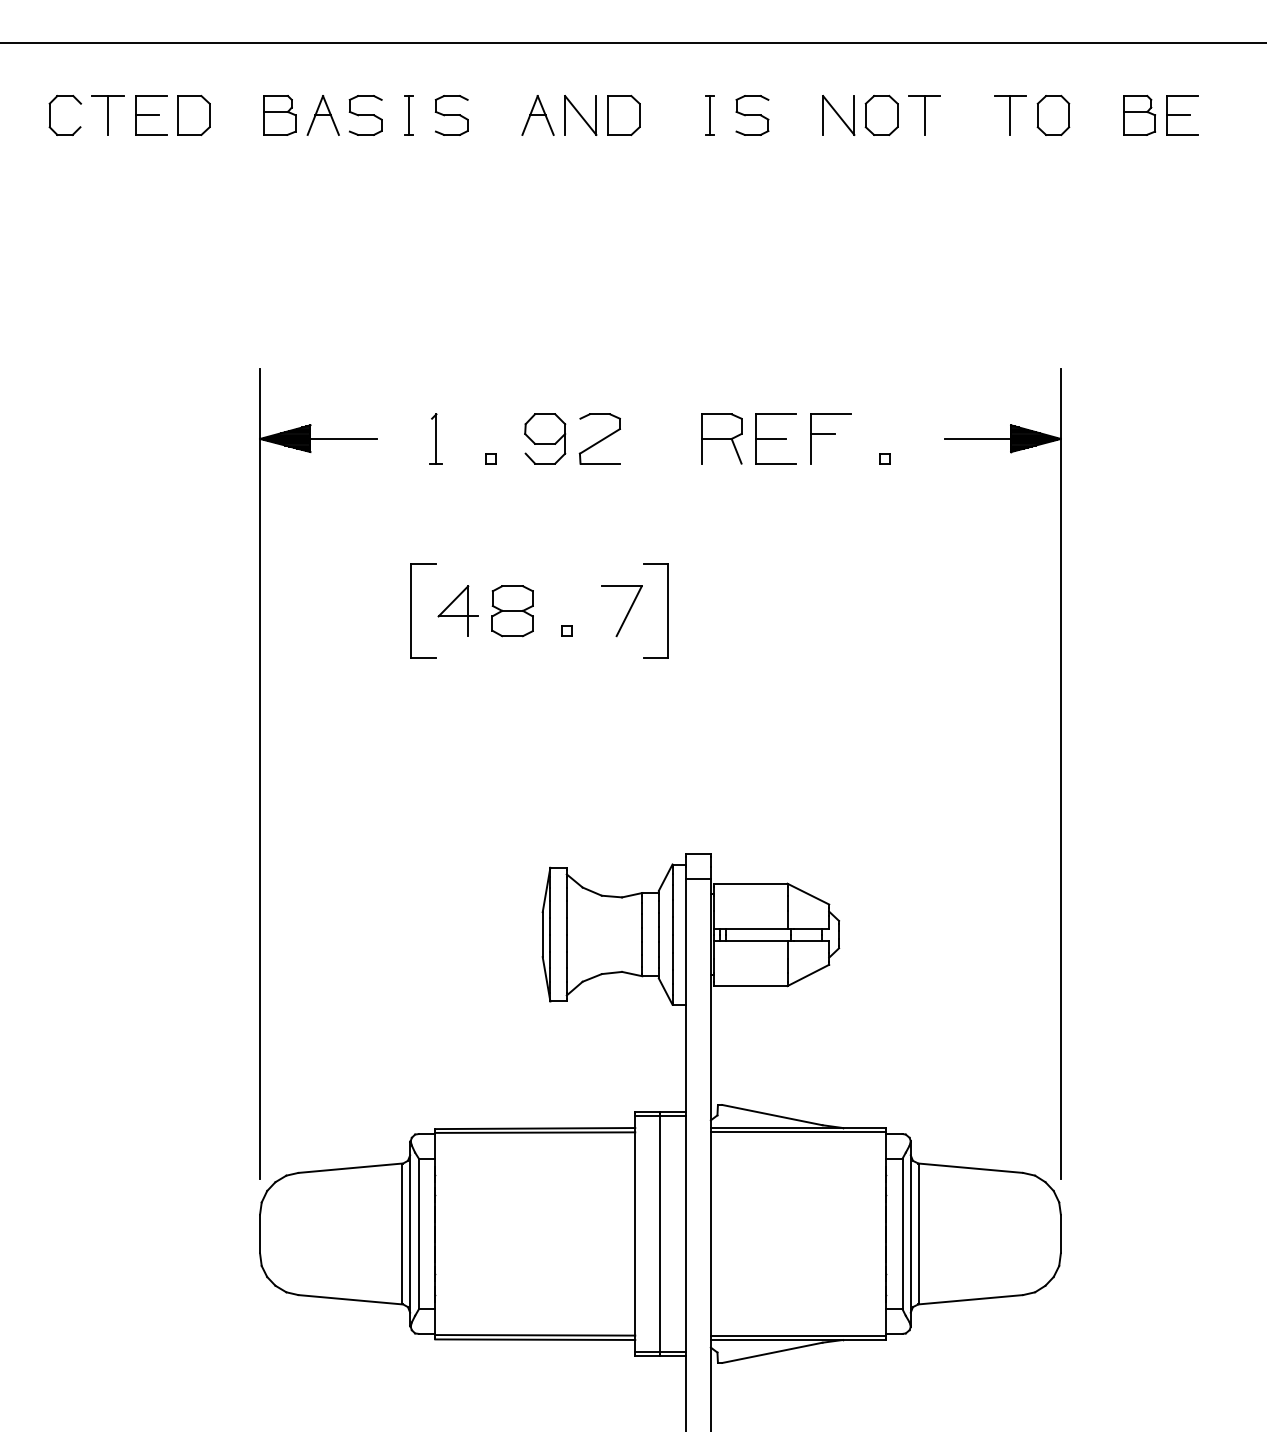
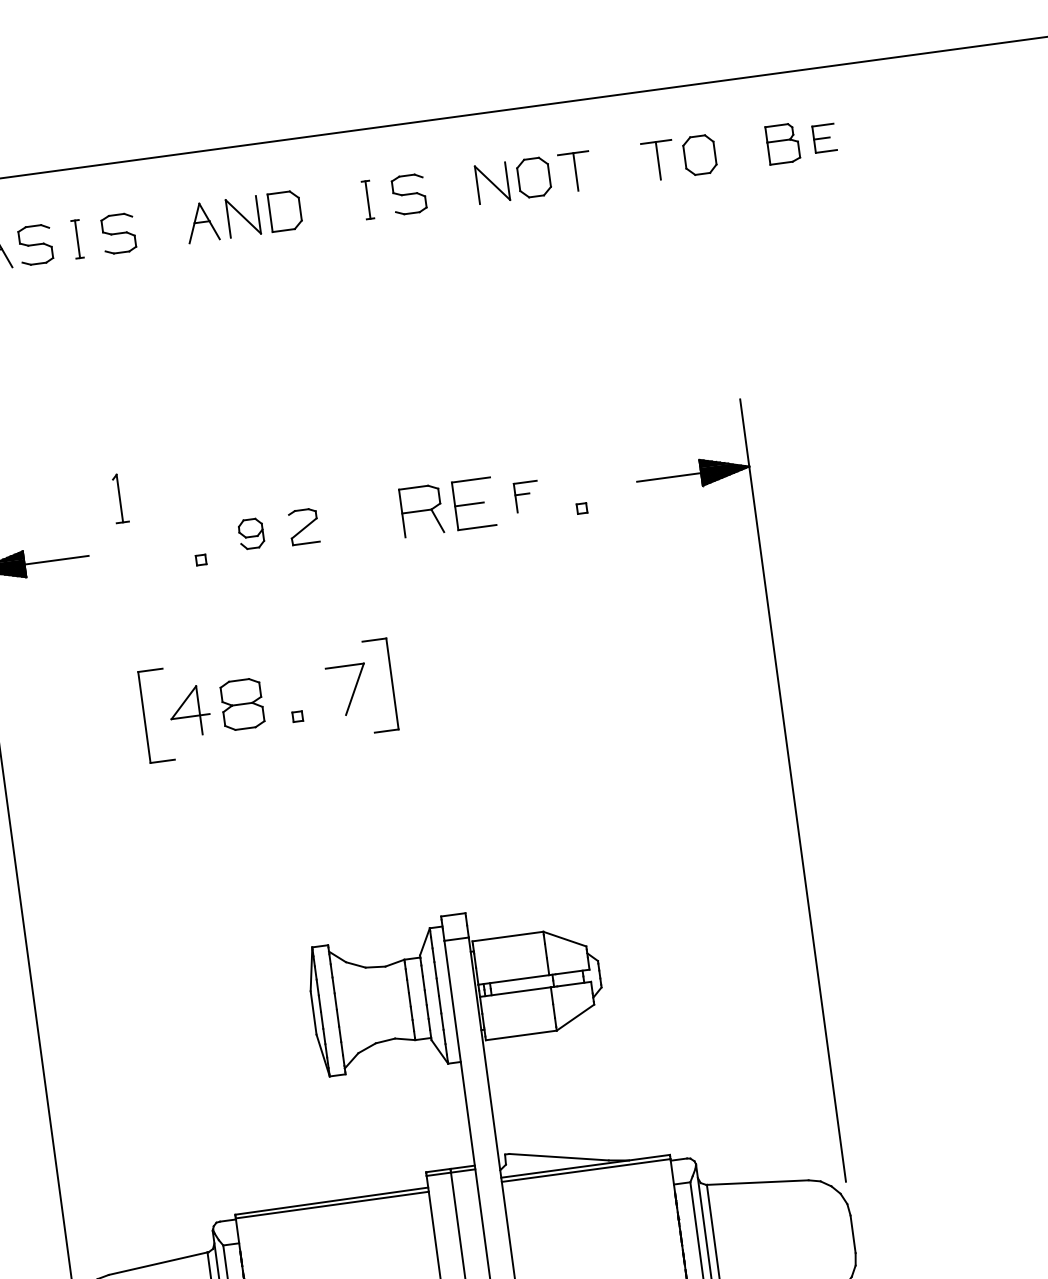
part: (1182, 115) -> (824, 138), size x0.7
part: (435, 438) -> (118, 498), moved
part: (545, 438) -> (251, 533), size x0.6
part: (599, 438) -> (303, 526), size x0.7
part: (830, 438) -> (526, 496), size x0.6

